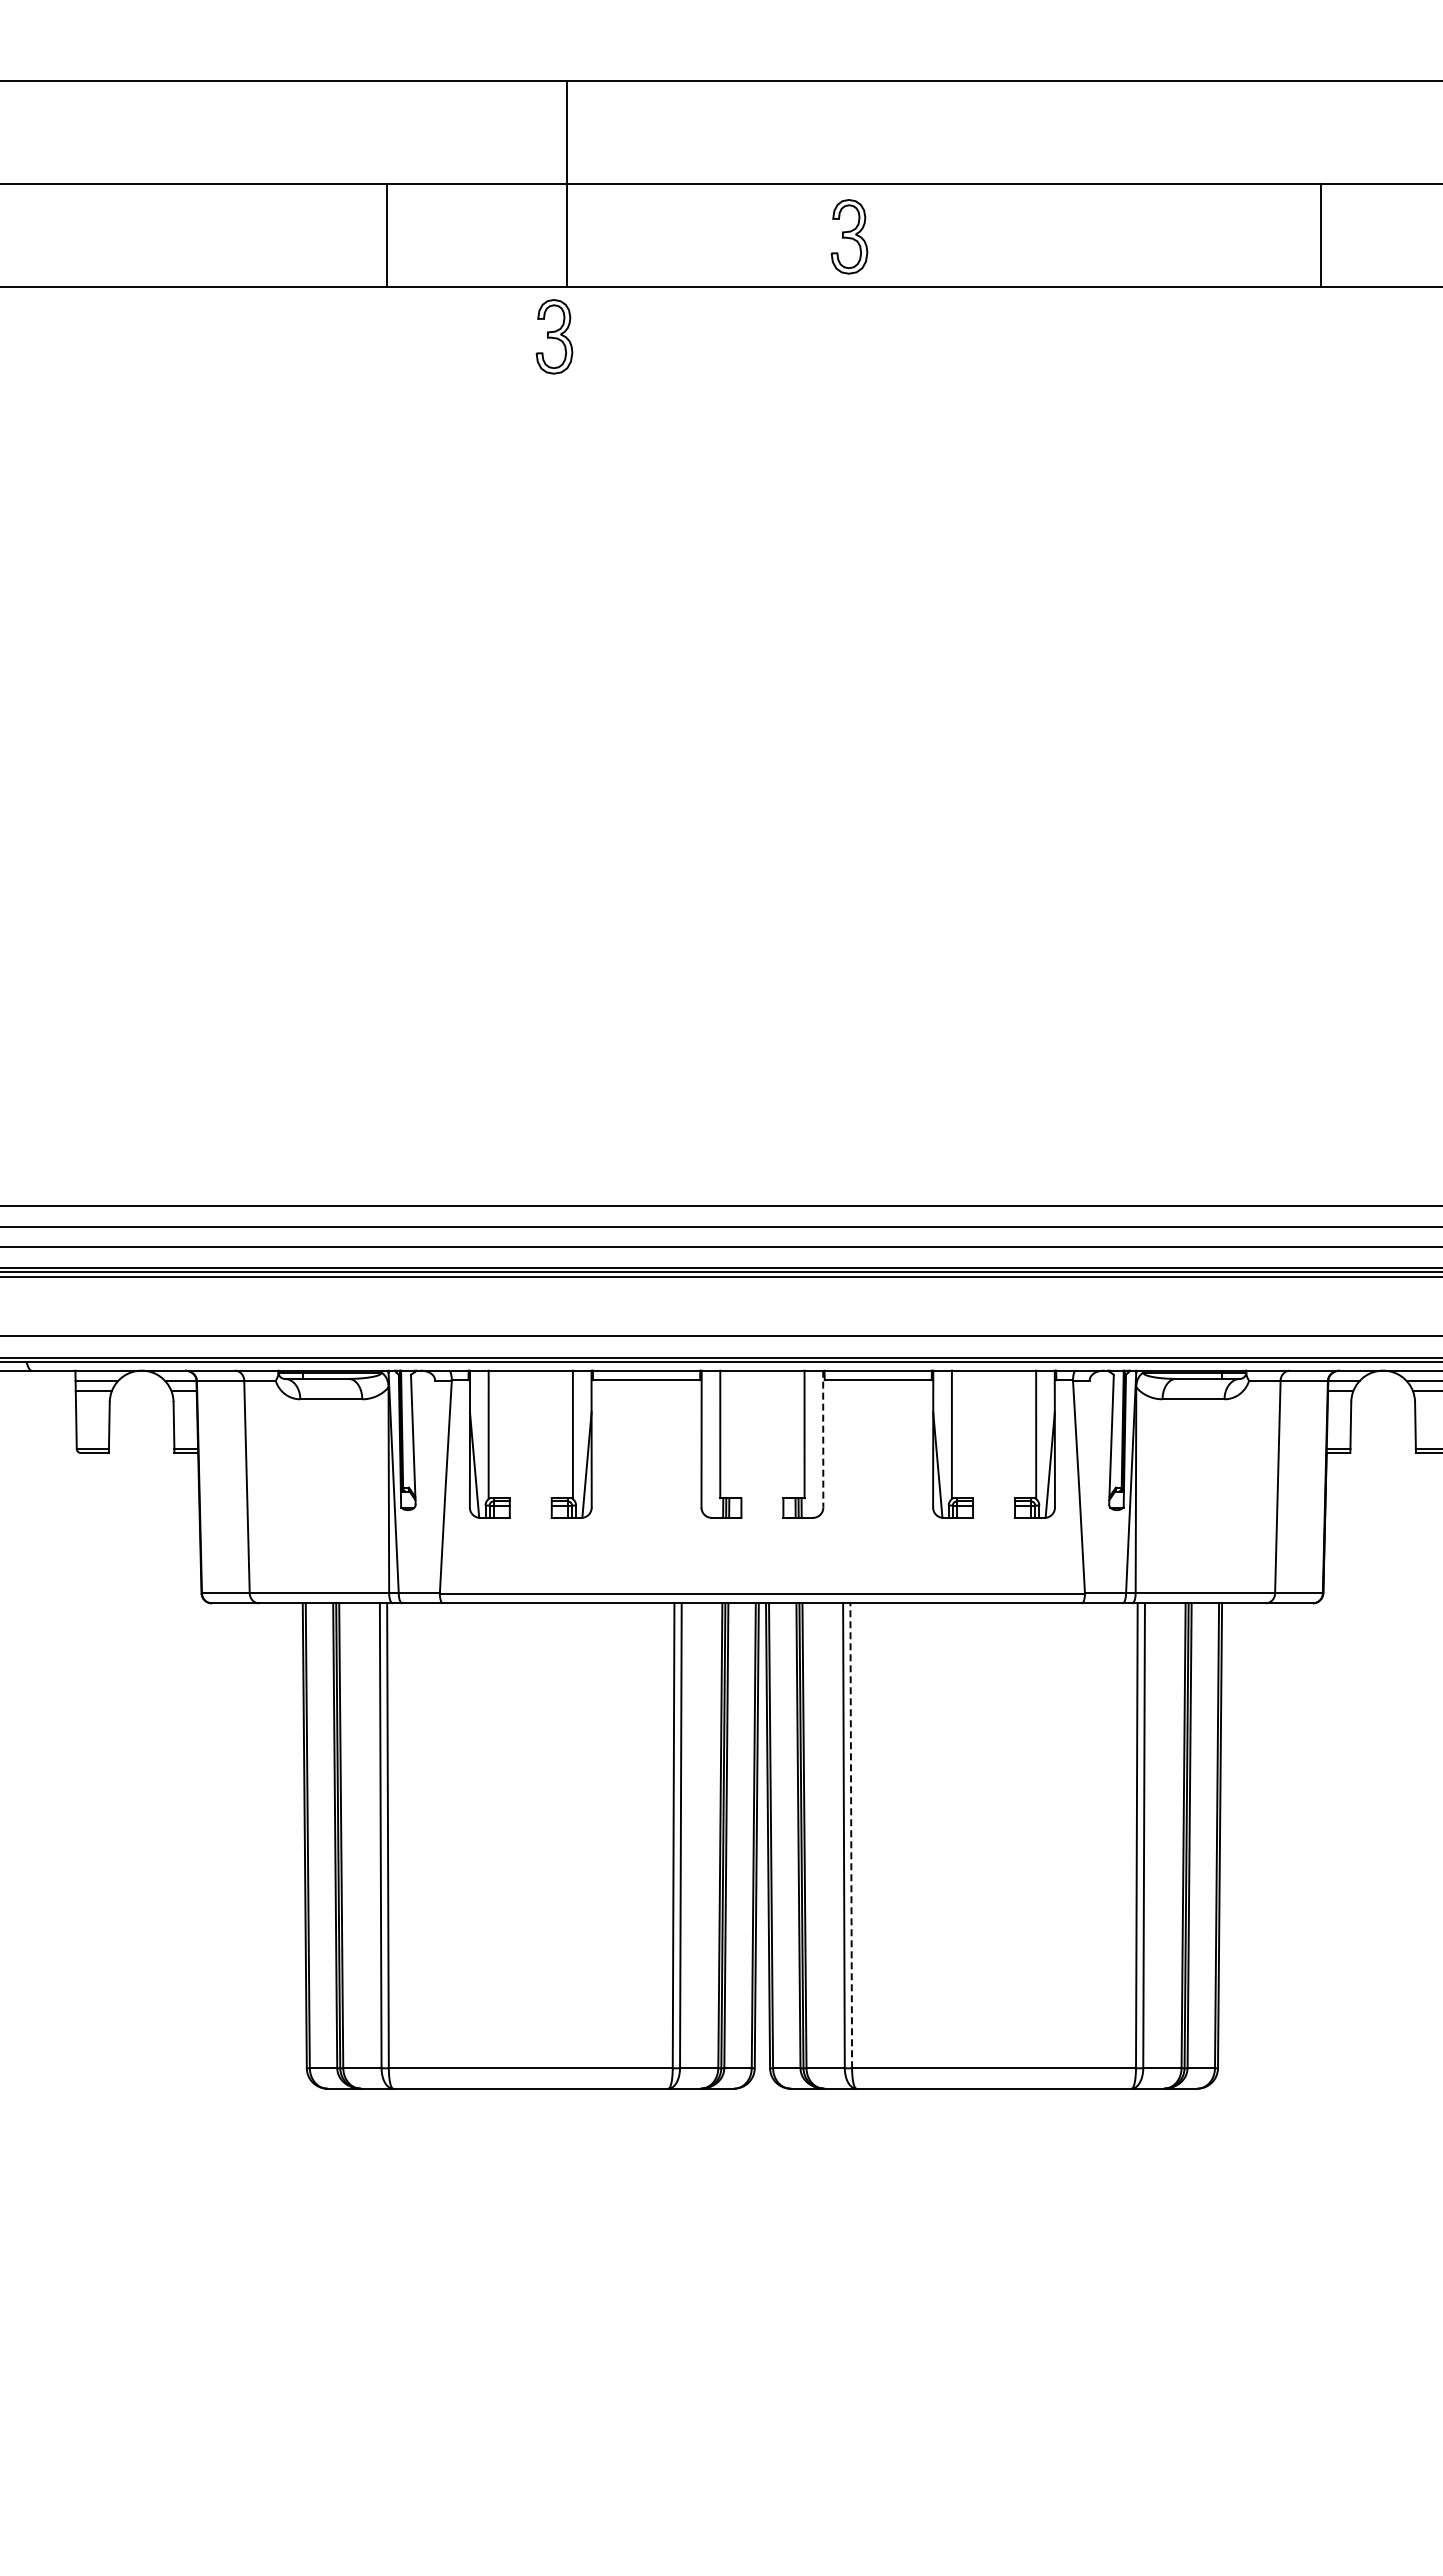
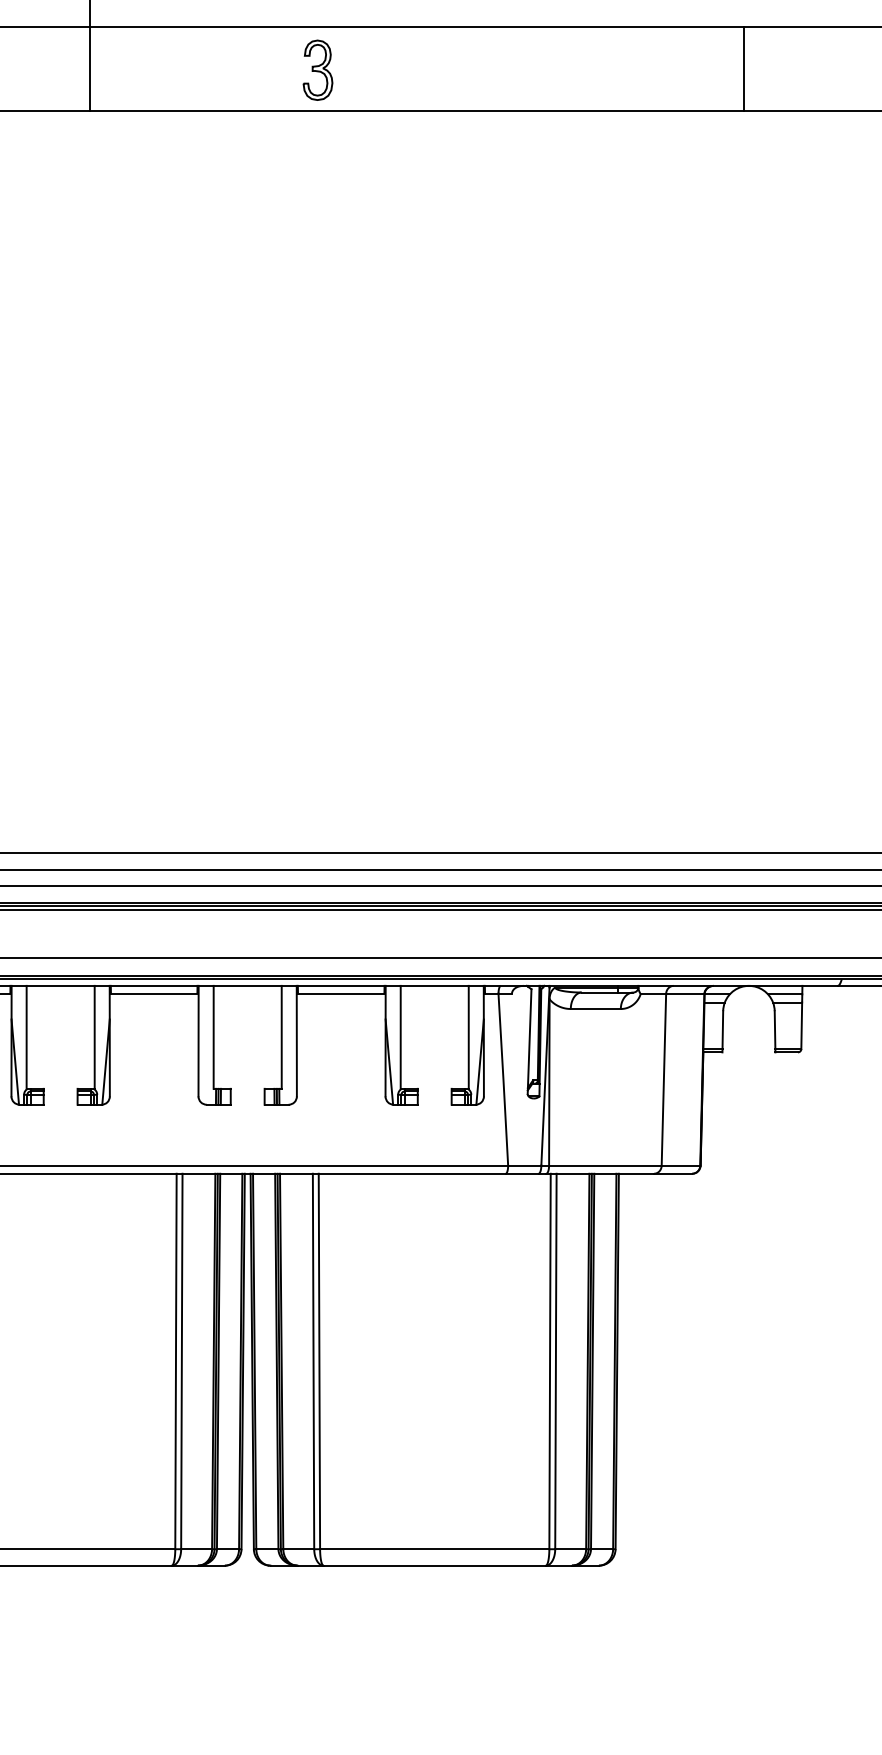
line: (1321, 234) -> (744, 68), moved
part: (554, 336) -> (79, 150), removed
line: (823, 1439) -> (297, 1041), dashed -> solid
line: (851, 1835) -> (319, 1361), dashed -> solid

